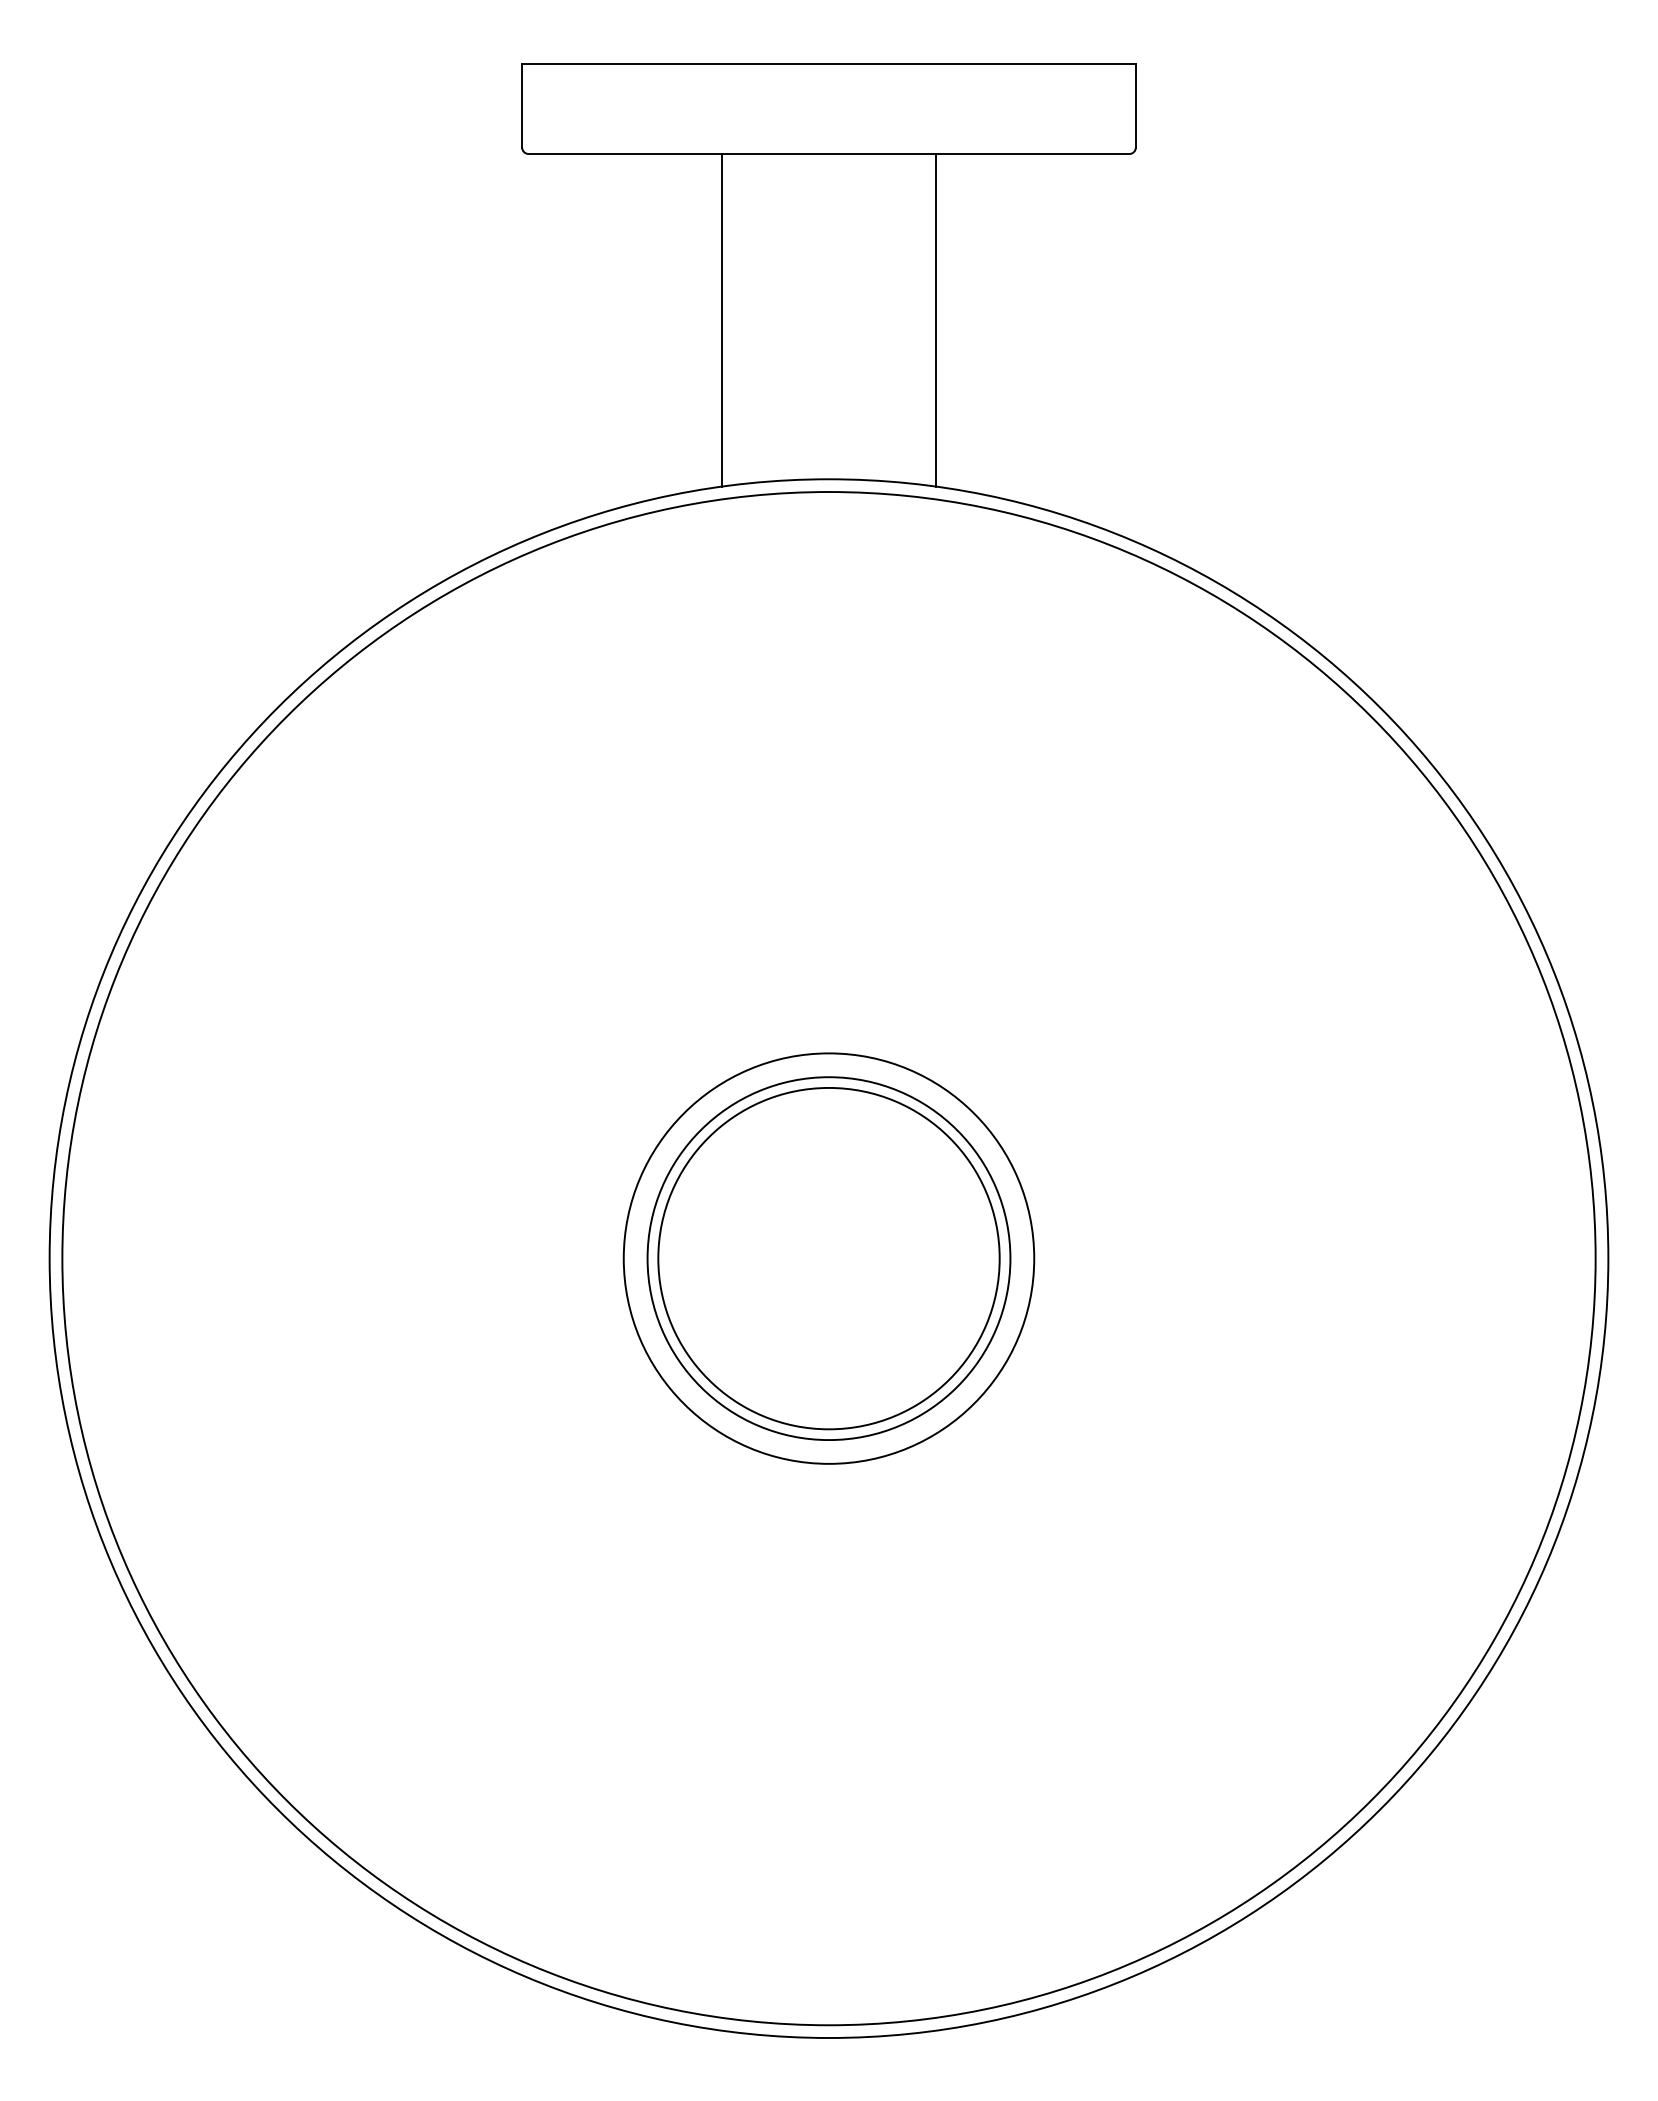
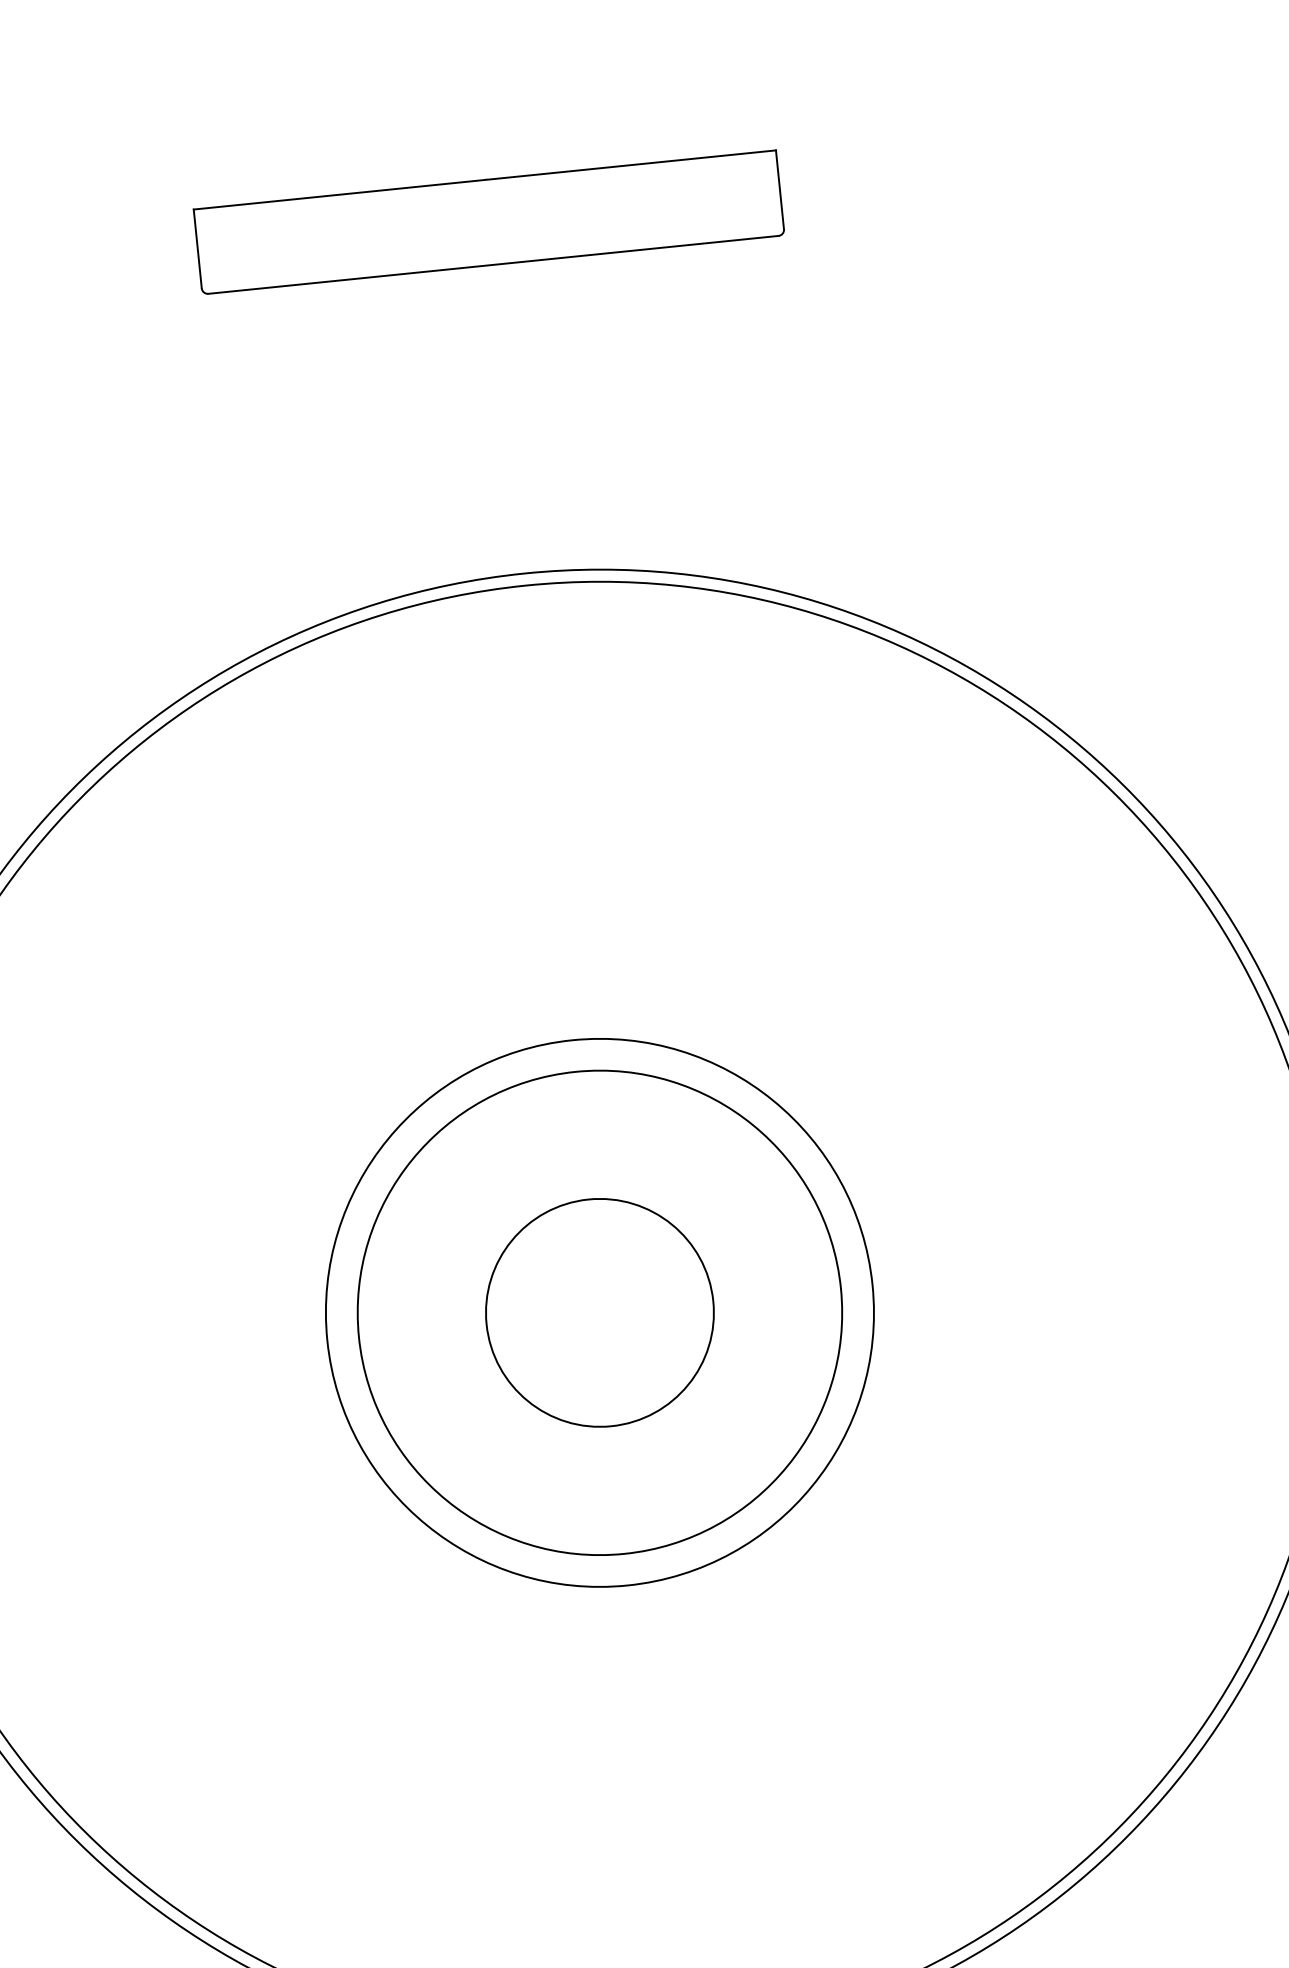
line: (722, 319) -> (408, 432), removed
line: (935, 319) -> (610, 411), removed
circle: (828, 1258) -> (599, 1312), size x0.7
circle: (828, 1258) -> (599, 1312), size x1.4
circle: (828, 1258) -> (599, 1312), size x1.4

